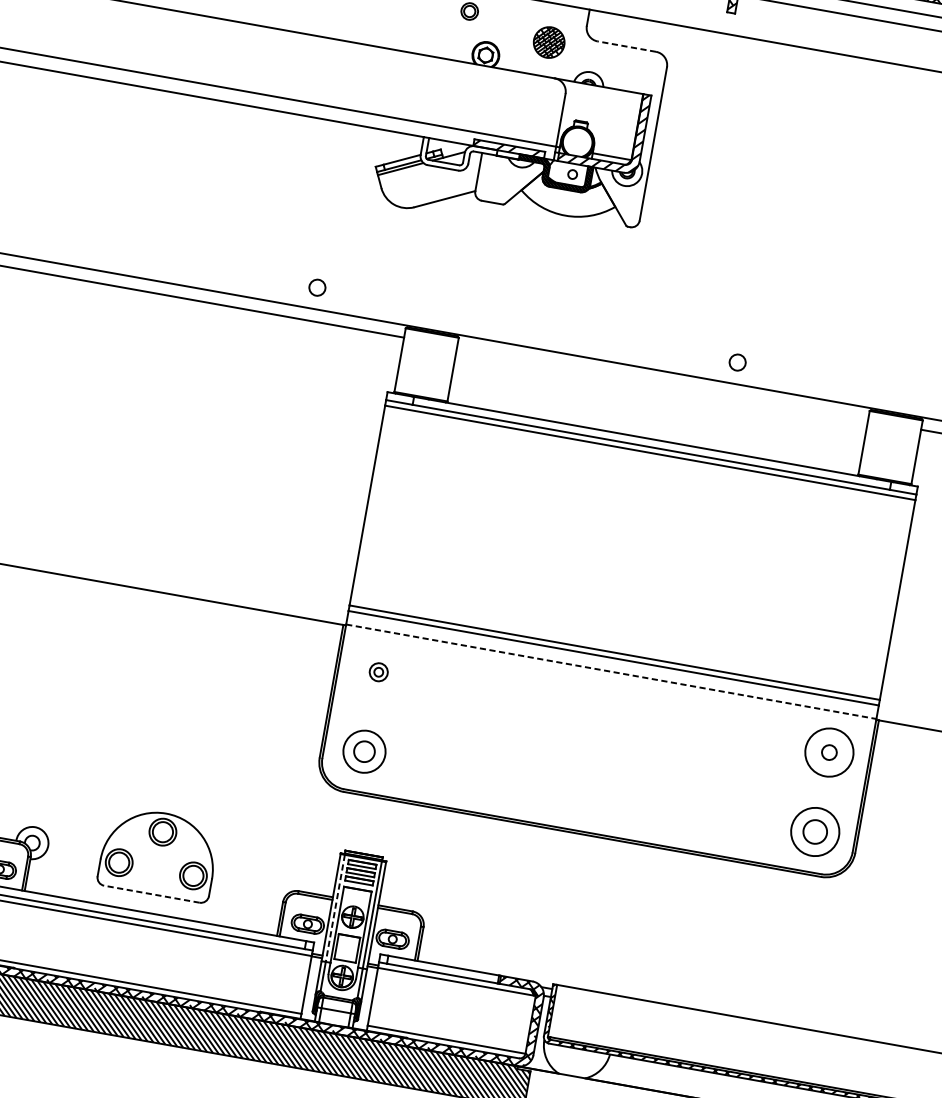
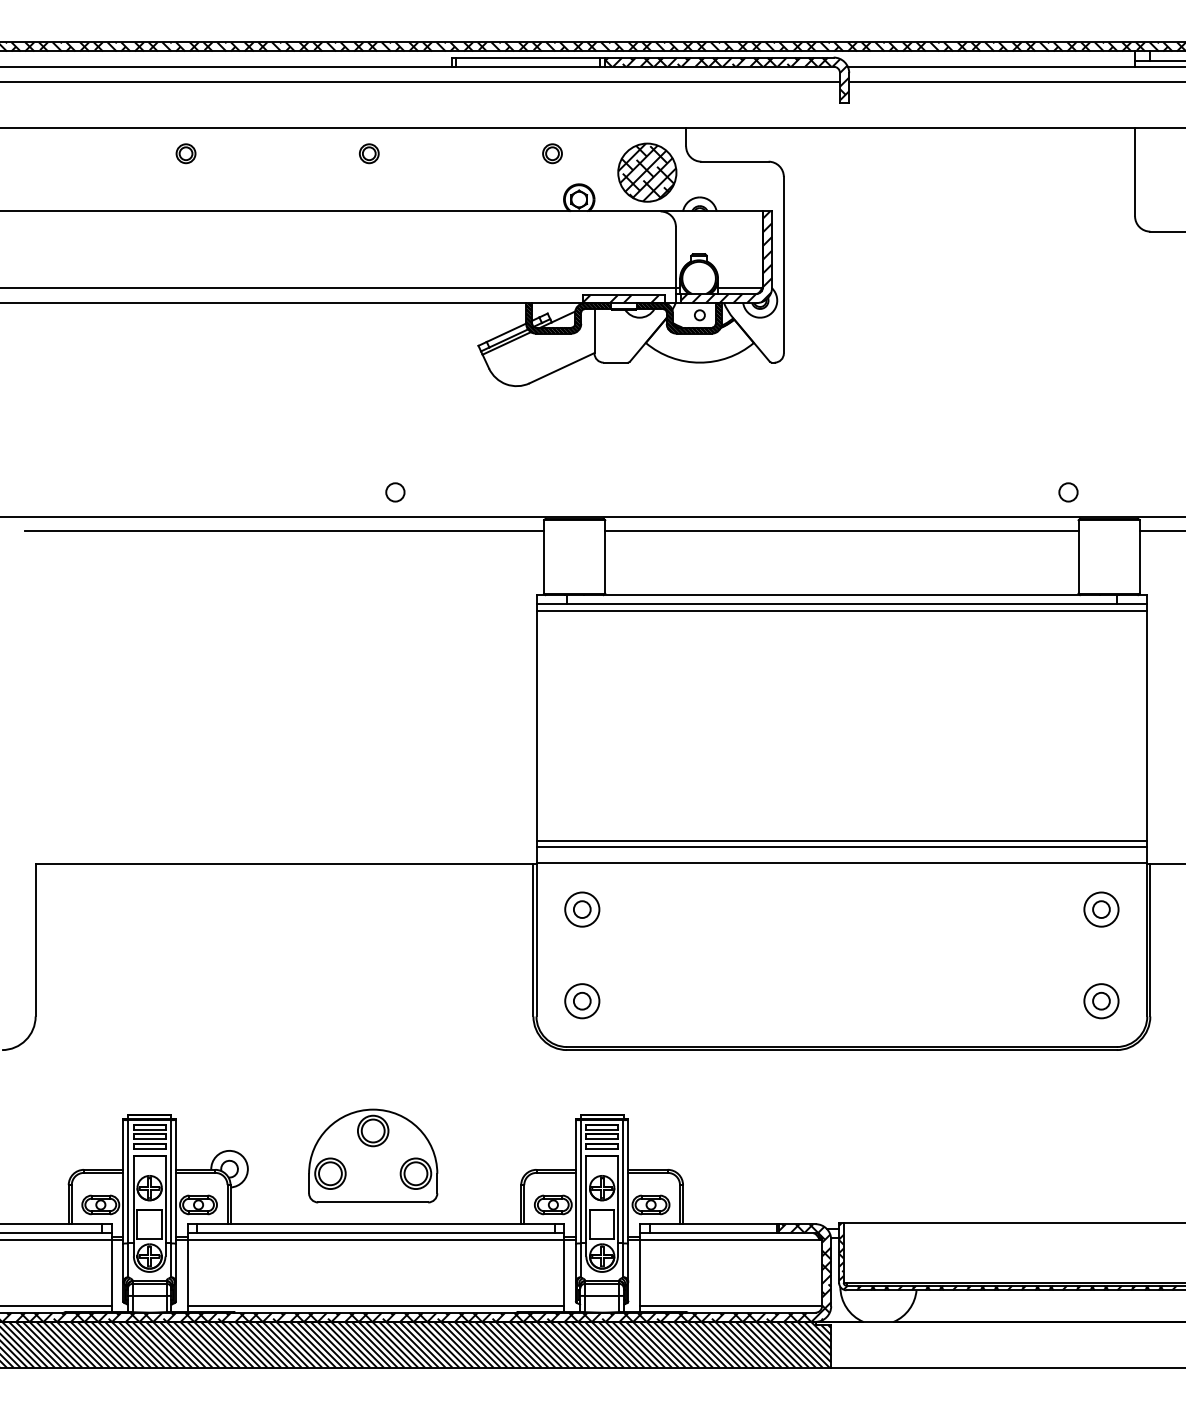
part: (549, 42) -> (647, 172), size x1.67
line: (627, 46) -> (735, 161), dashed -> solid
hatch: (458, 157) -> (568, 318), added
circle: (317, 287) -> (395, 492), moved
circle: (737, 362) -> (1068, 492), moved
line: (662, 383) -> (841, 530), added
line: (611, 671) -> (842, 862), dashed -> solid
part: (378, 672) -> (582, 909), size x1.67
part: (364, 752) -> (582, 1001), size x0.71
circle: (829, 752) -> (1101, 909), size x0.62
part: (815, 832) -> (1101, 1001), size x0.62
line: (152, 894) -> (373, 1202), dashed -> solid
line: (335, 908) -> (580, 1181), dashed -> solid

